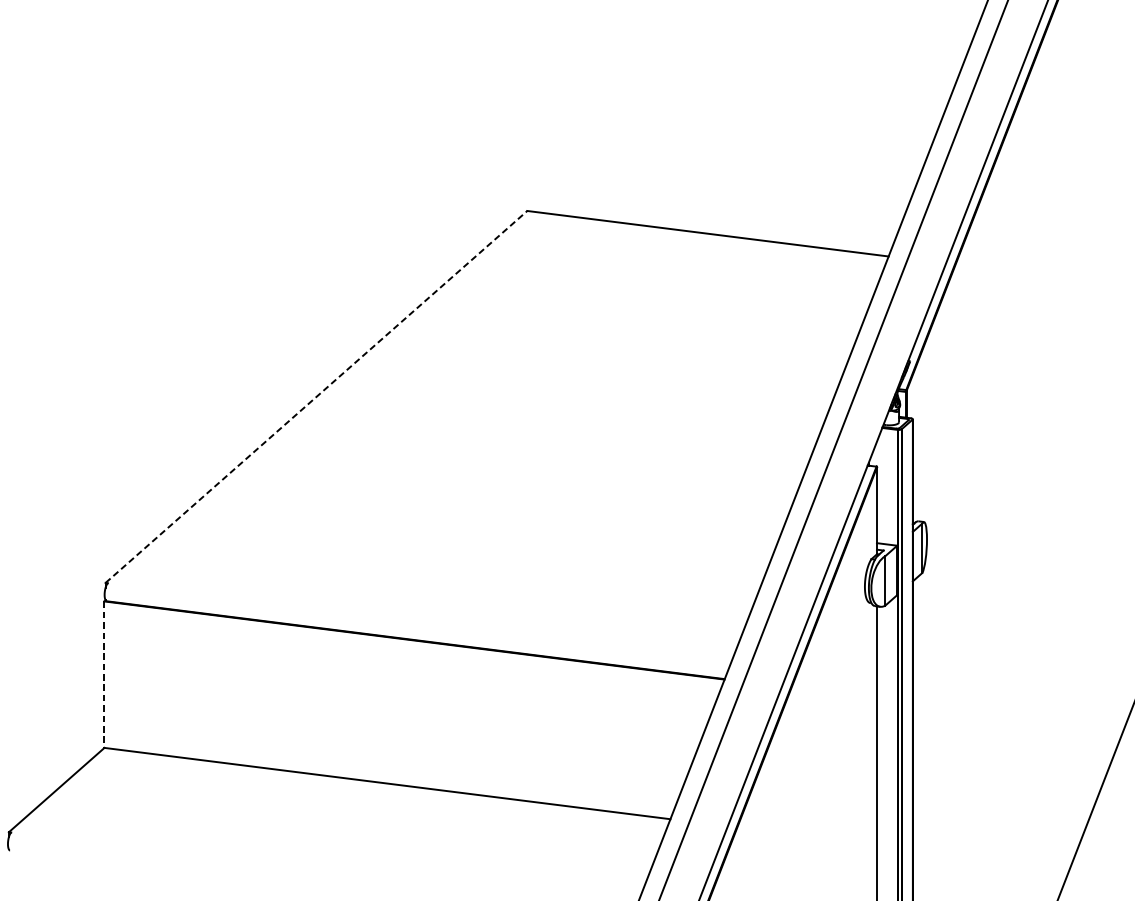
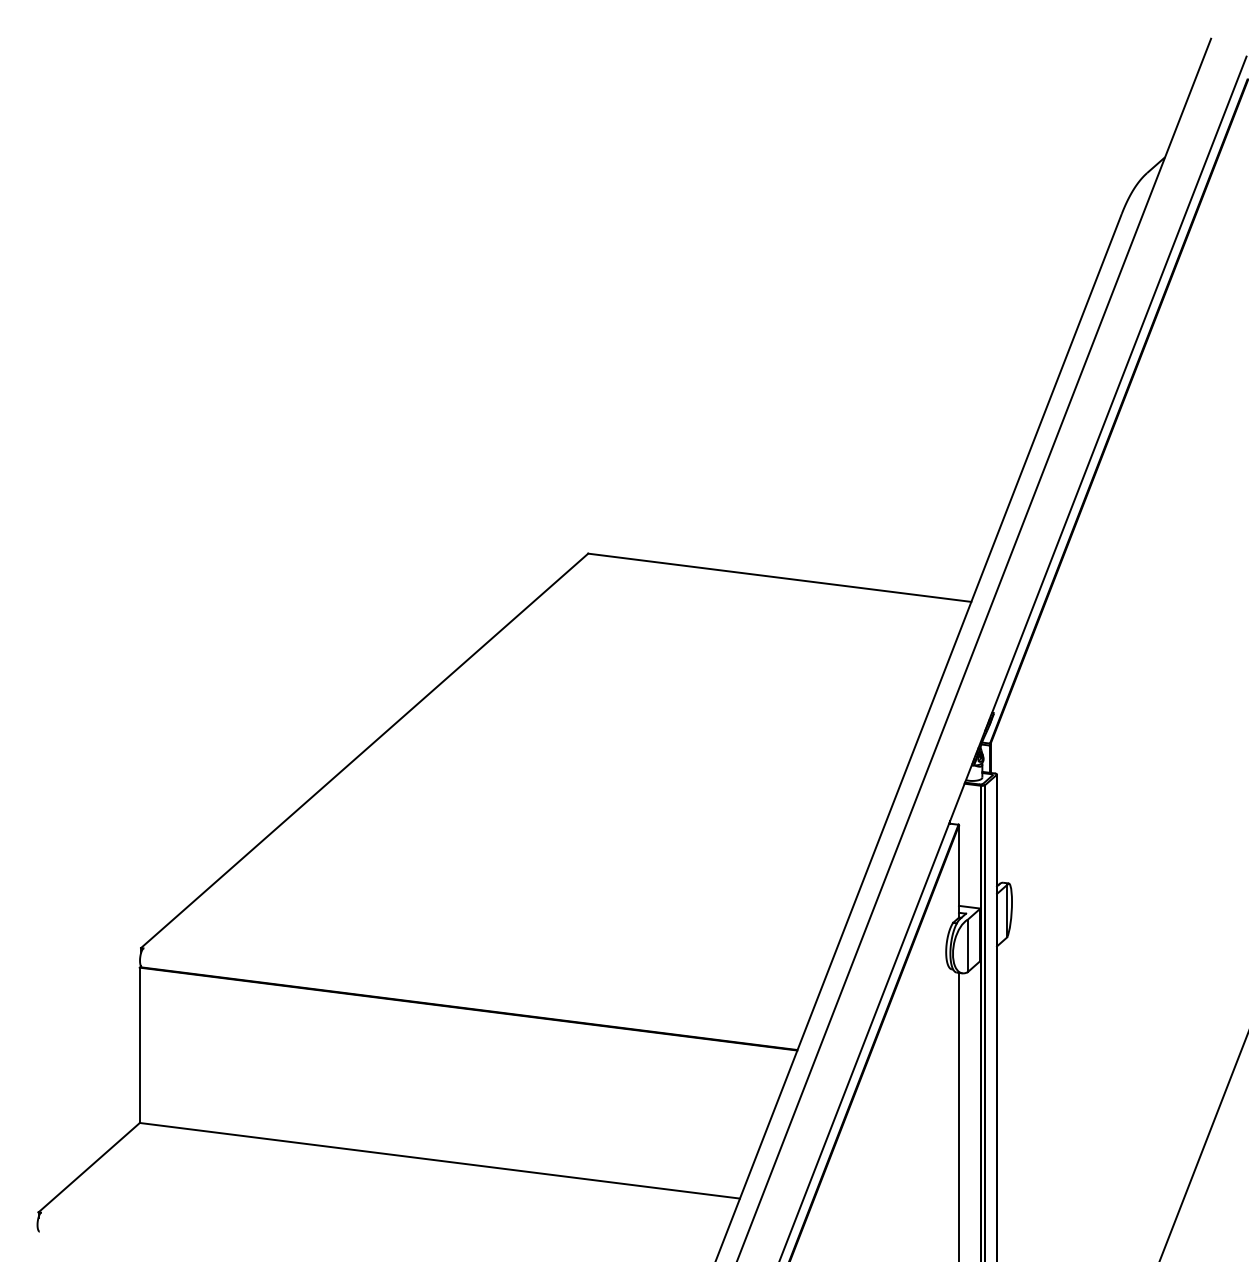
line: (317, 396) -> (365, 750), dashed -> solid
line: (104, 674) -> (139, 1045), dashed -> solid

